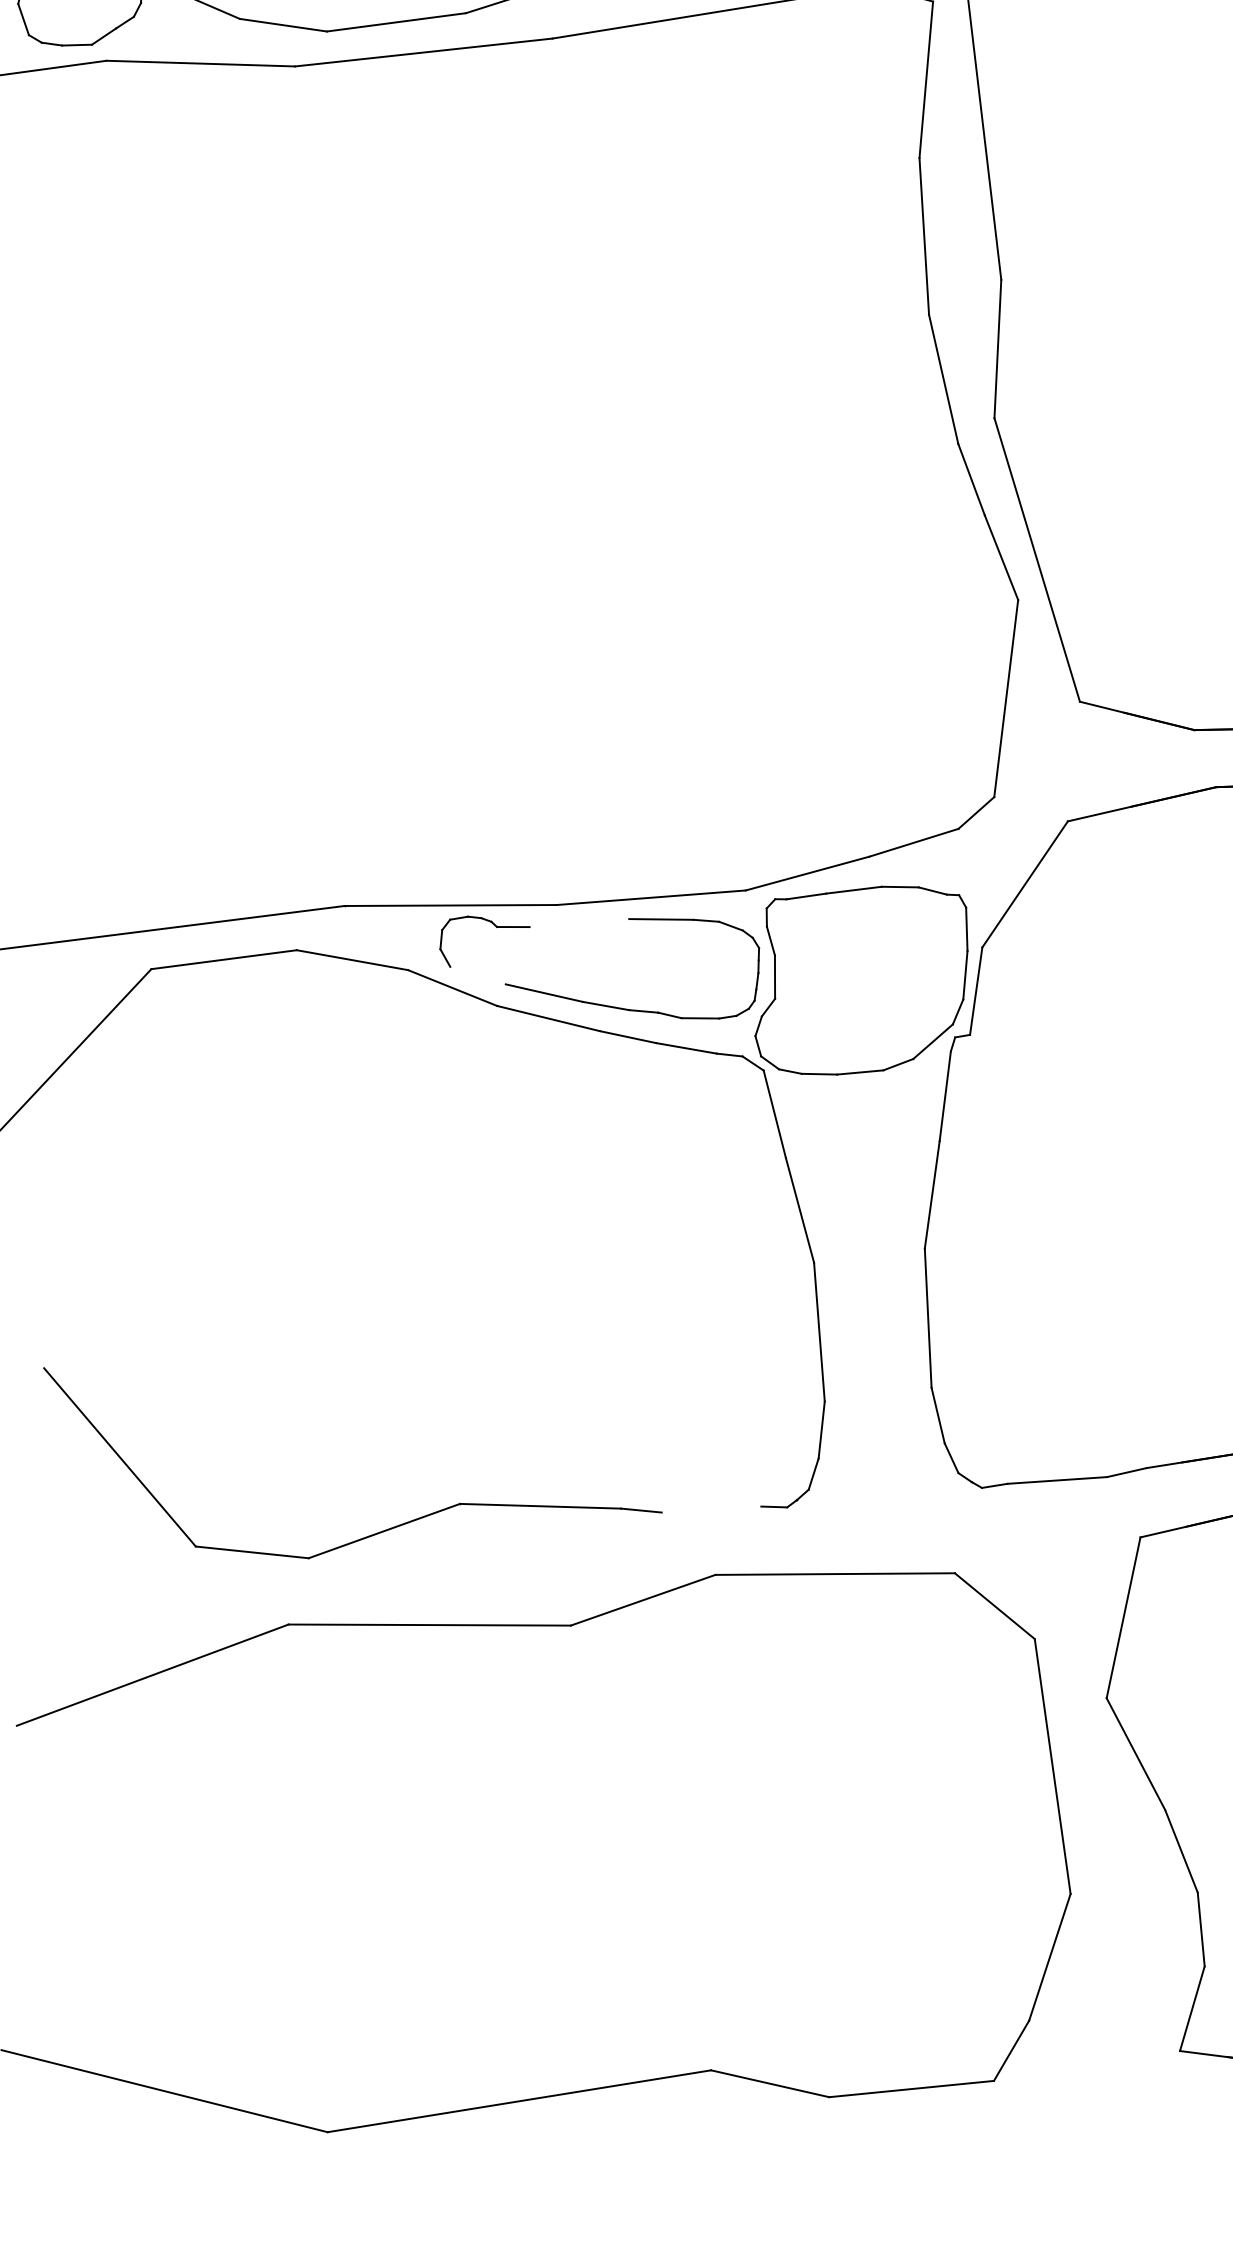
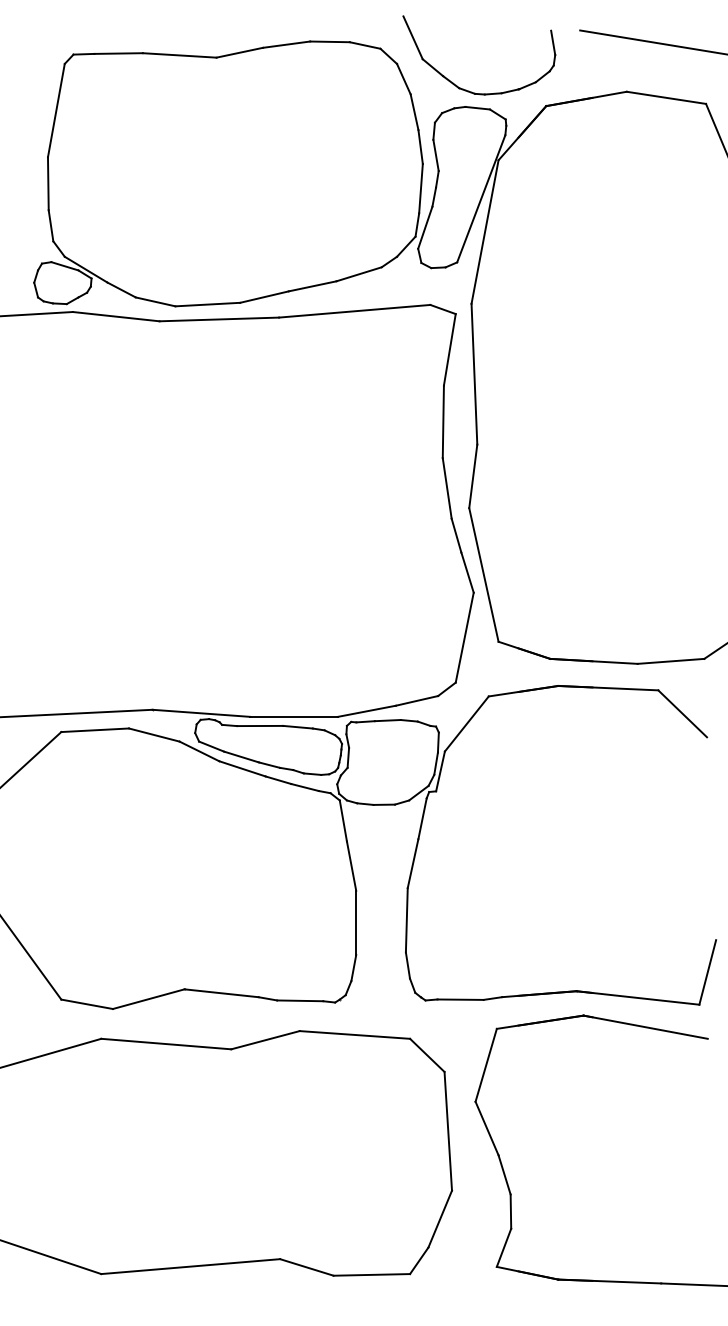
line: (580, 921) -> (260, 725), added
line: (477, 975) -> (211, 746), added
line: (712, 1508) -> (300, 1000), added

